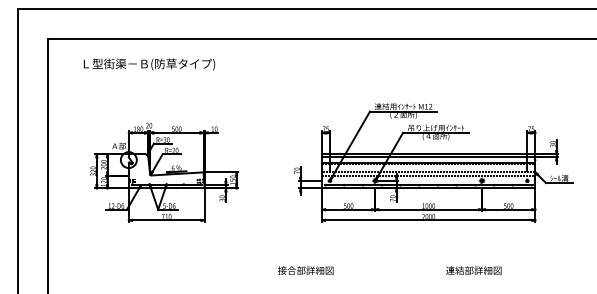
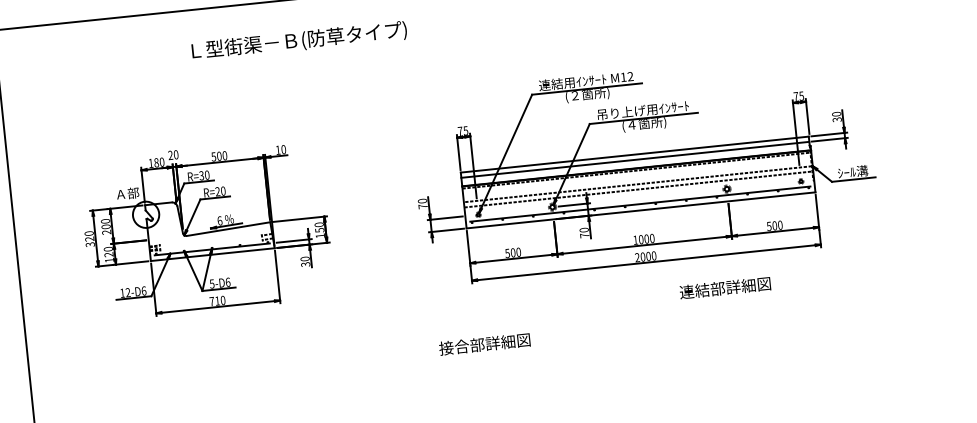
text: (149, 64) -> (299, 41), moved
text: (305, 270) -> (484, 344), moved
text: (473, 270) -> (724, 287), moved

